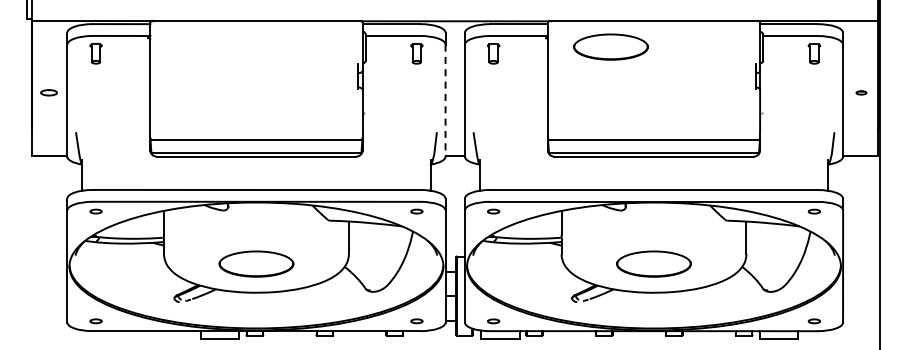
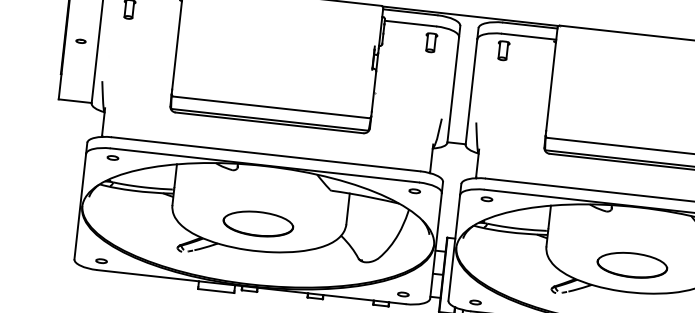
part: (610, 46) -> (614, 56), removed
part: (48, 92) -> (80, 40), size x0.62
line: (445, 101) -> (453, 90), dashed -> solid

